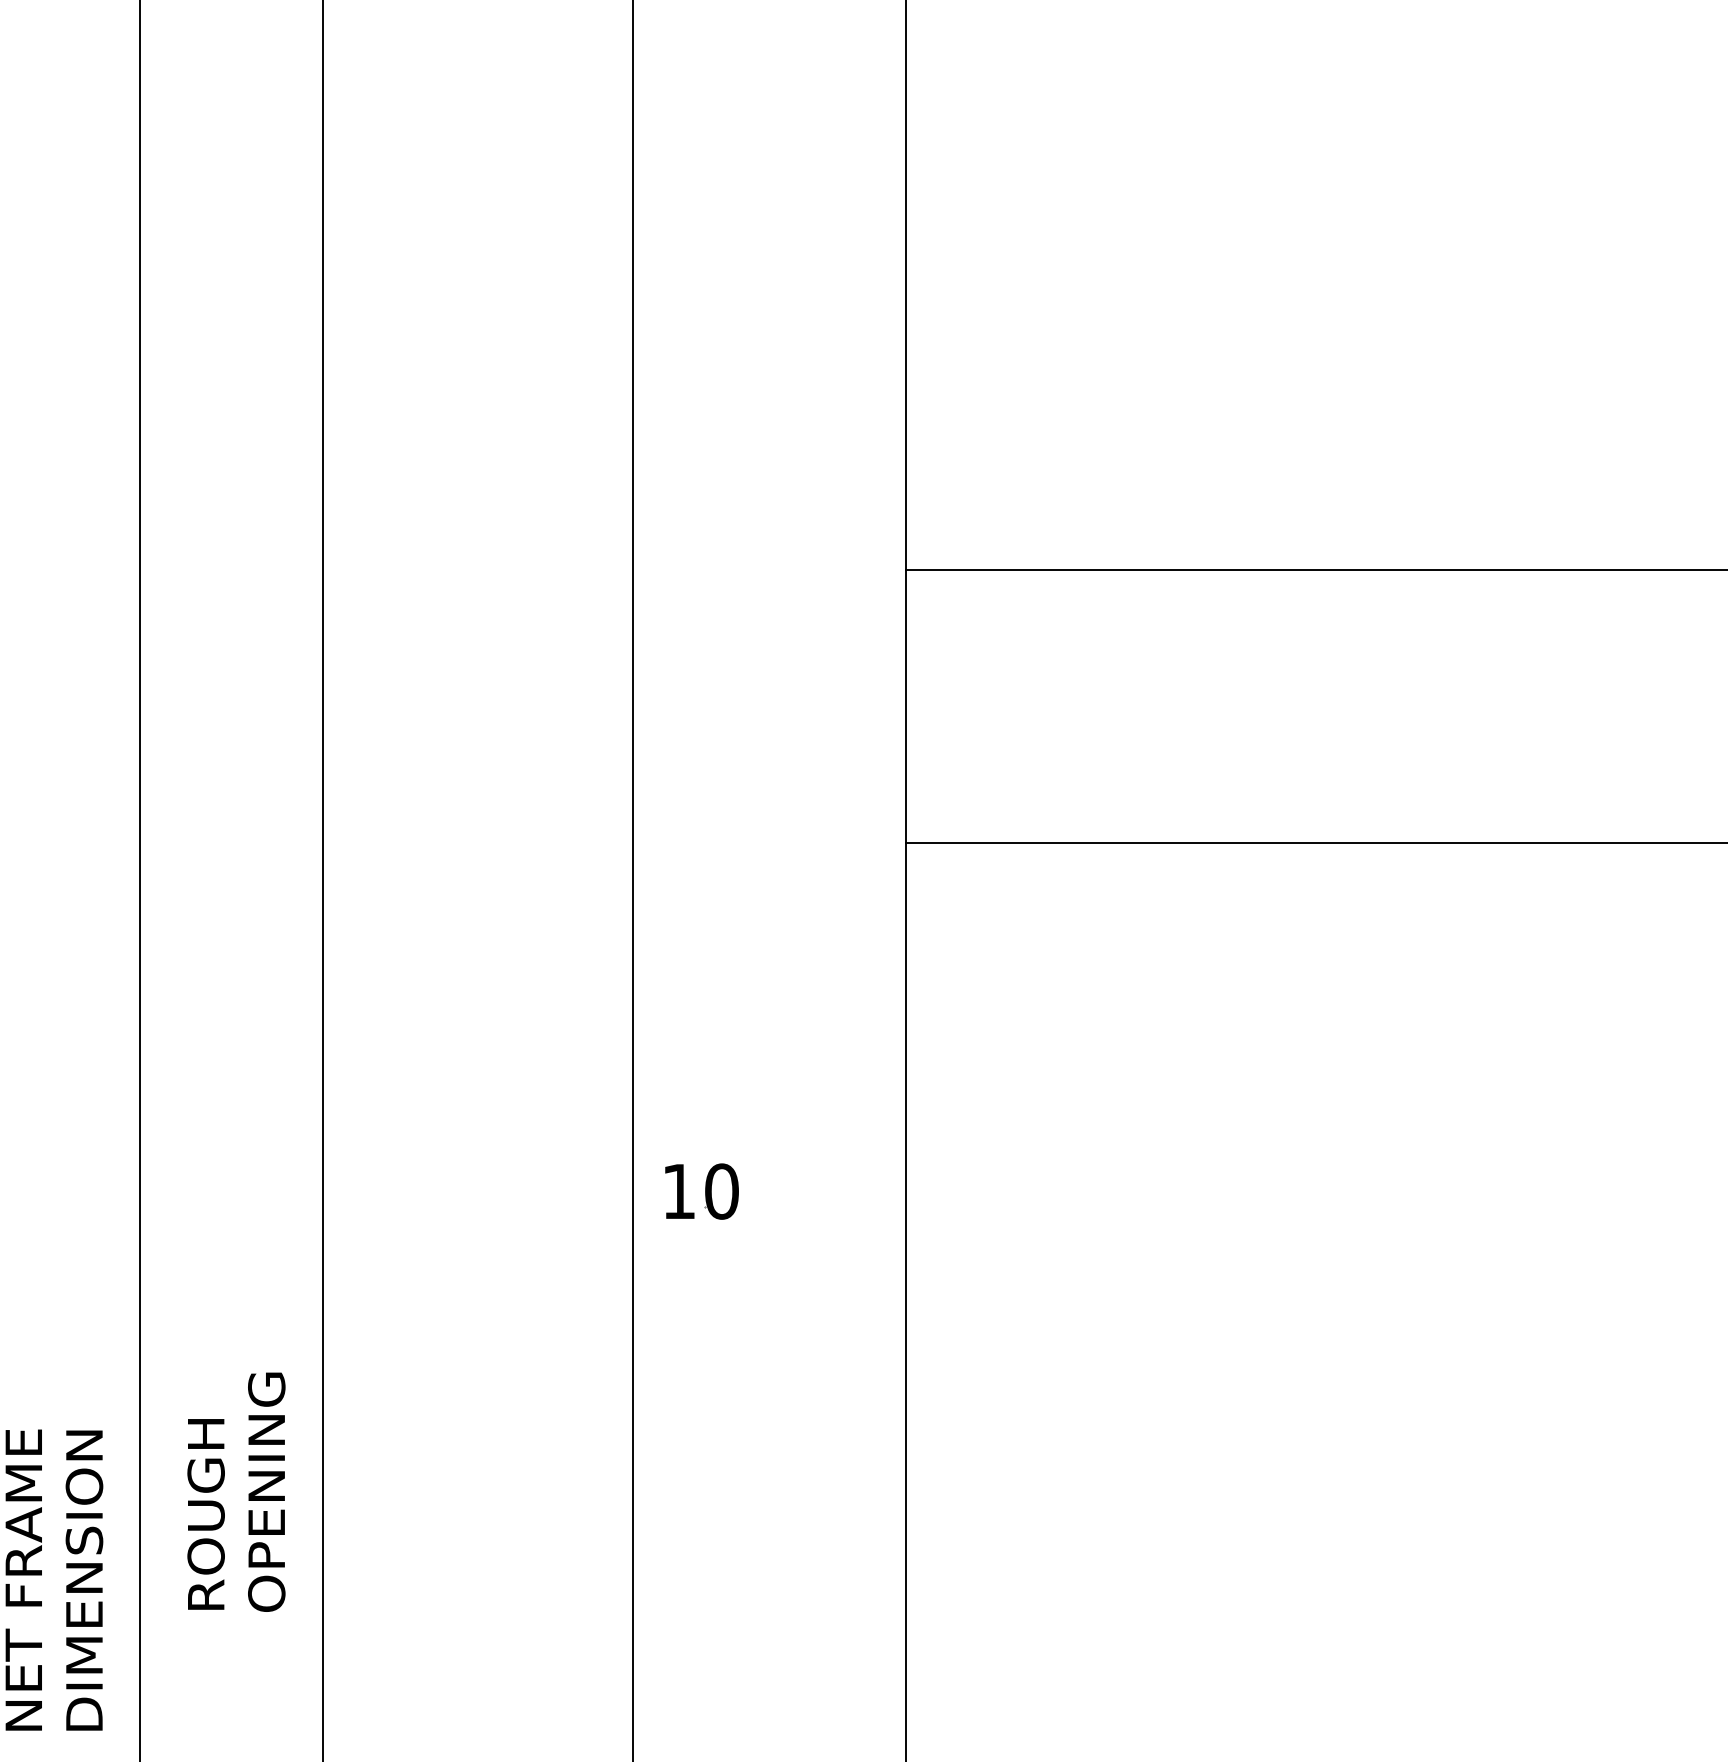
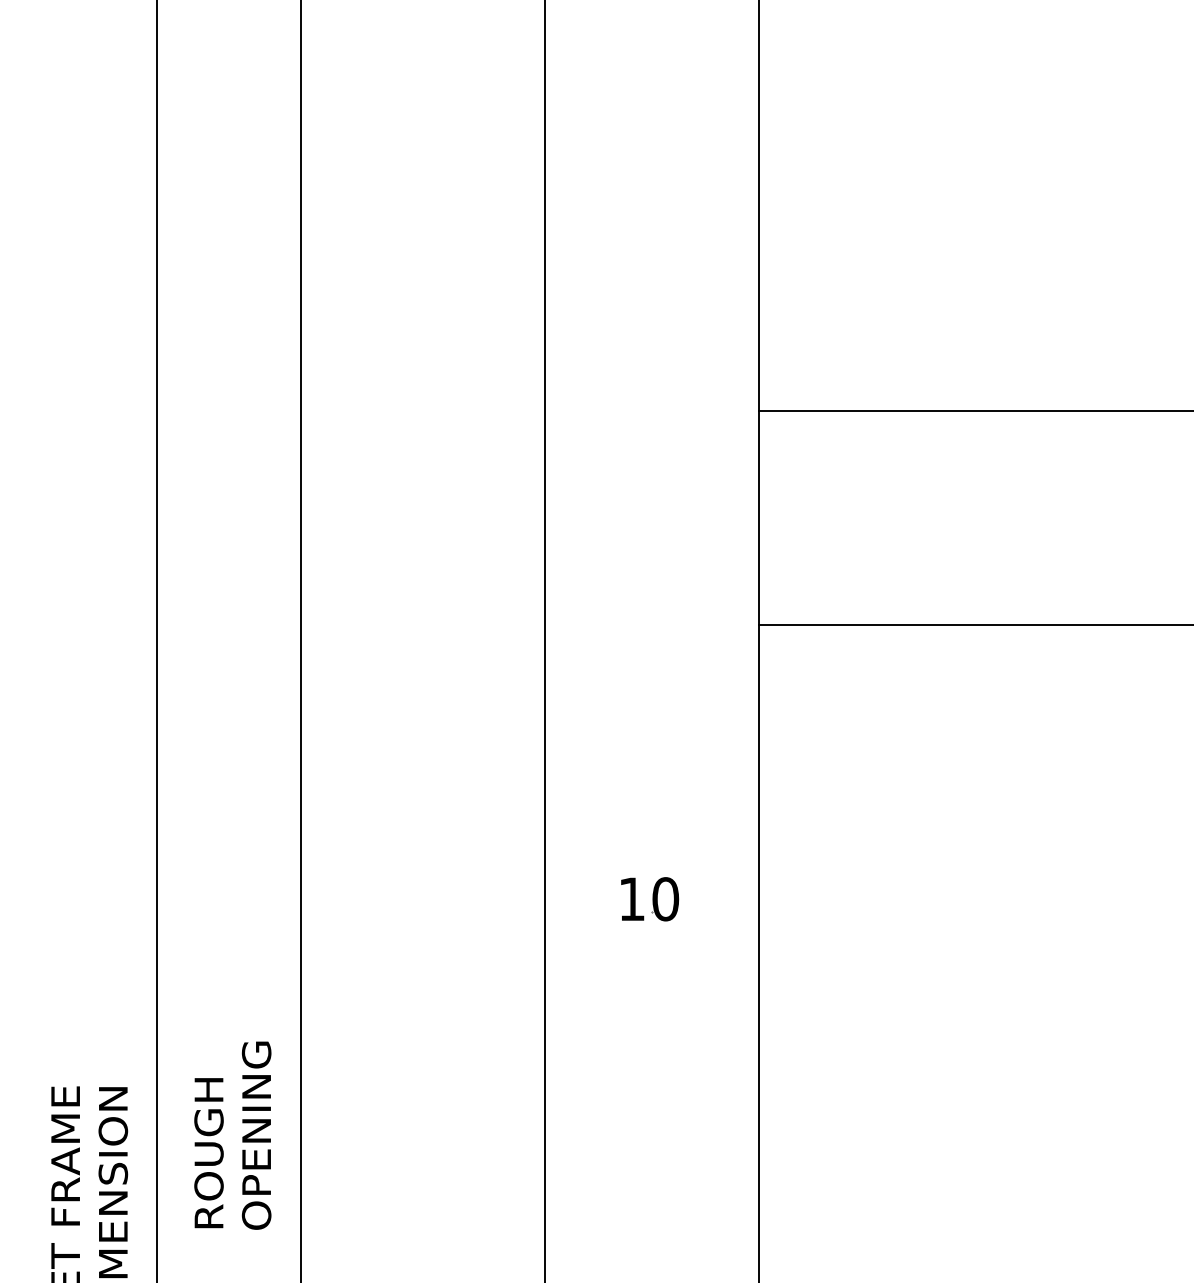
part: (701, 1191) -> (649, 899), moved

